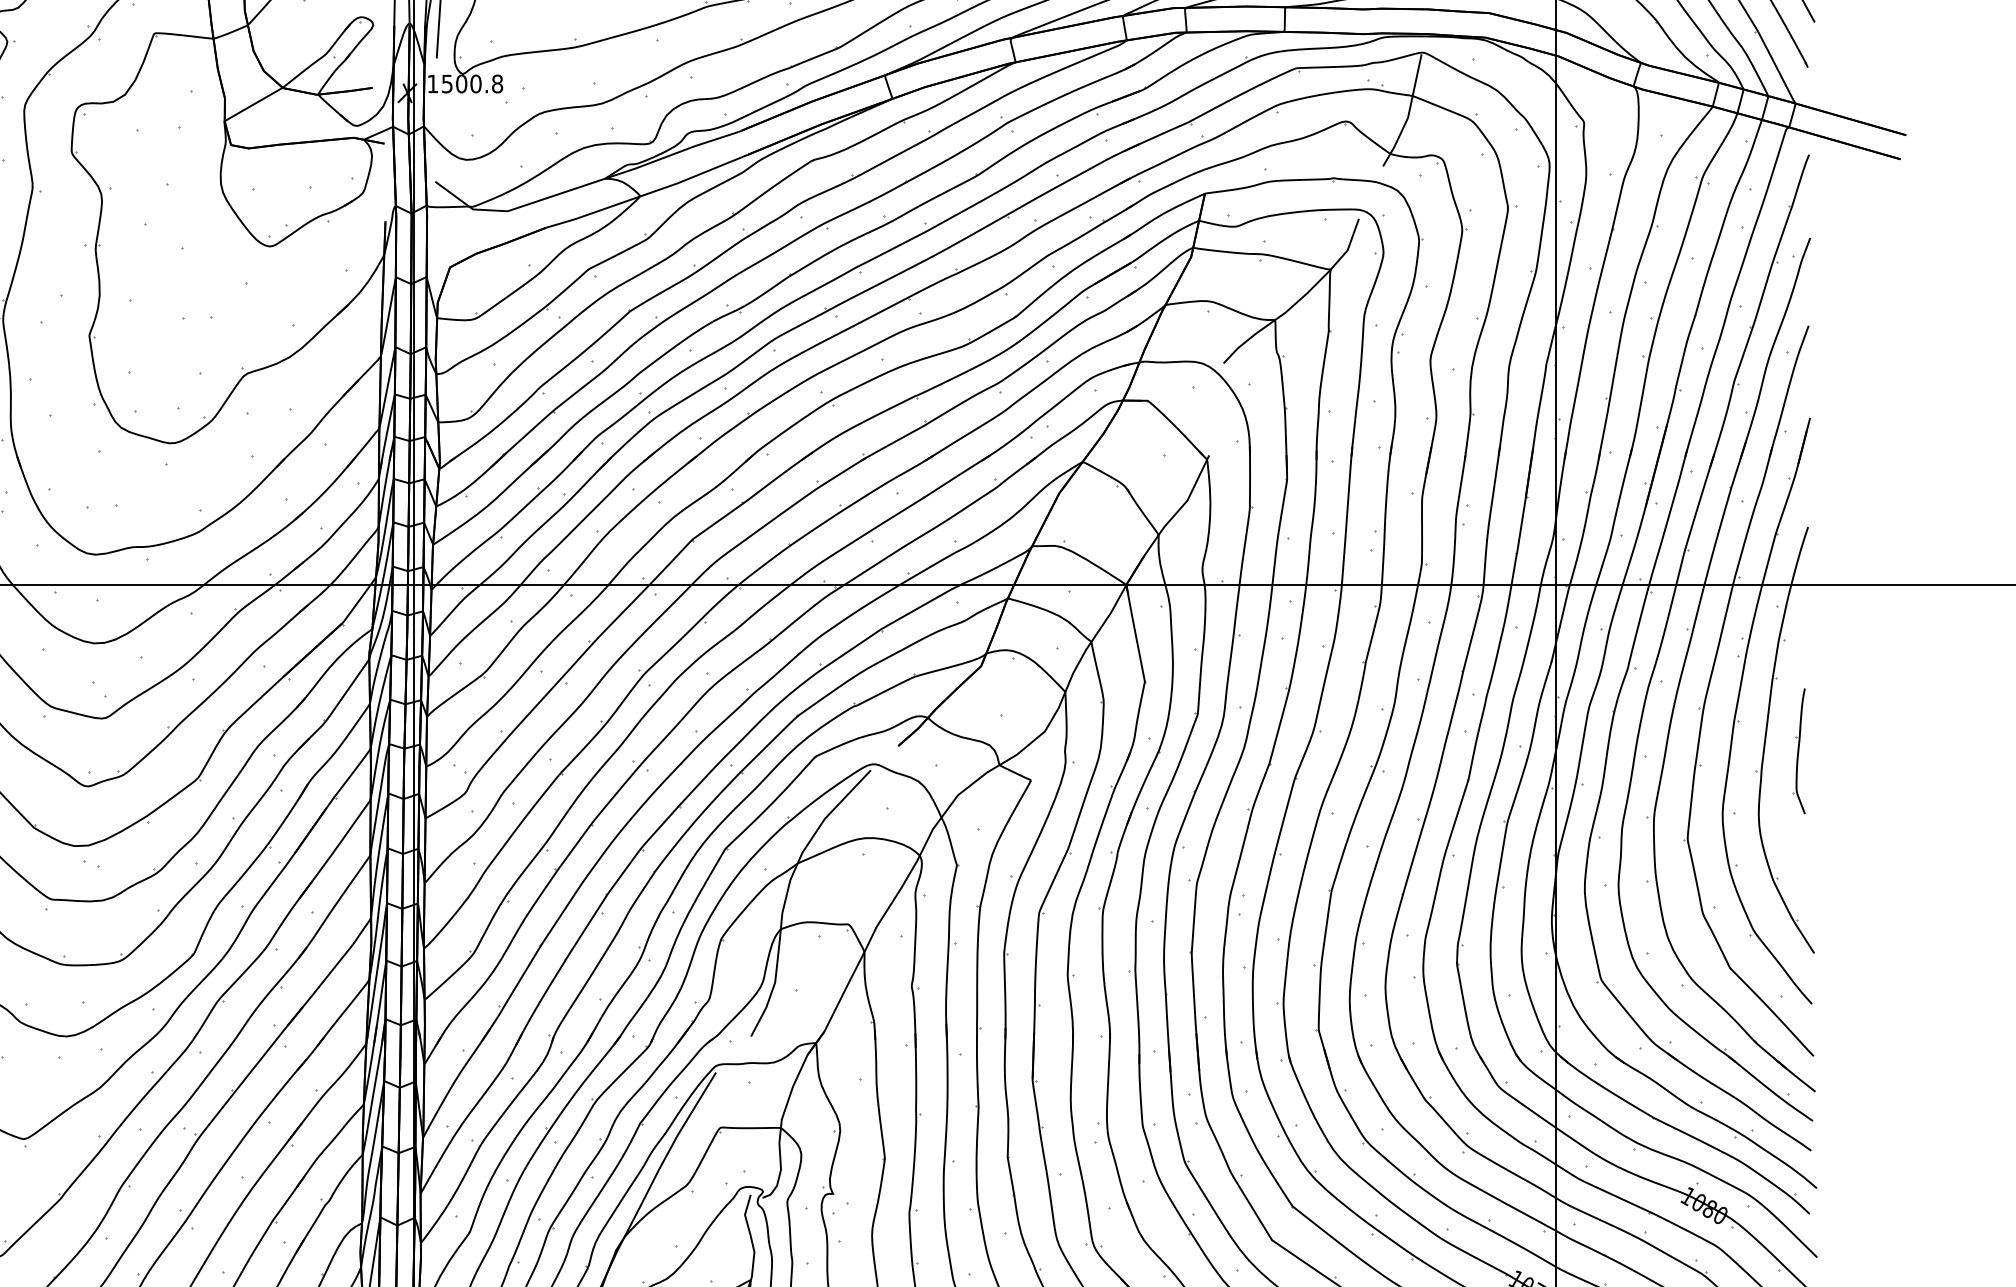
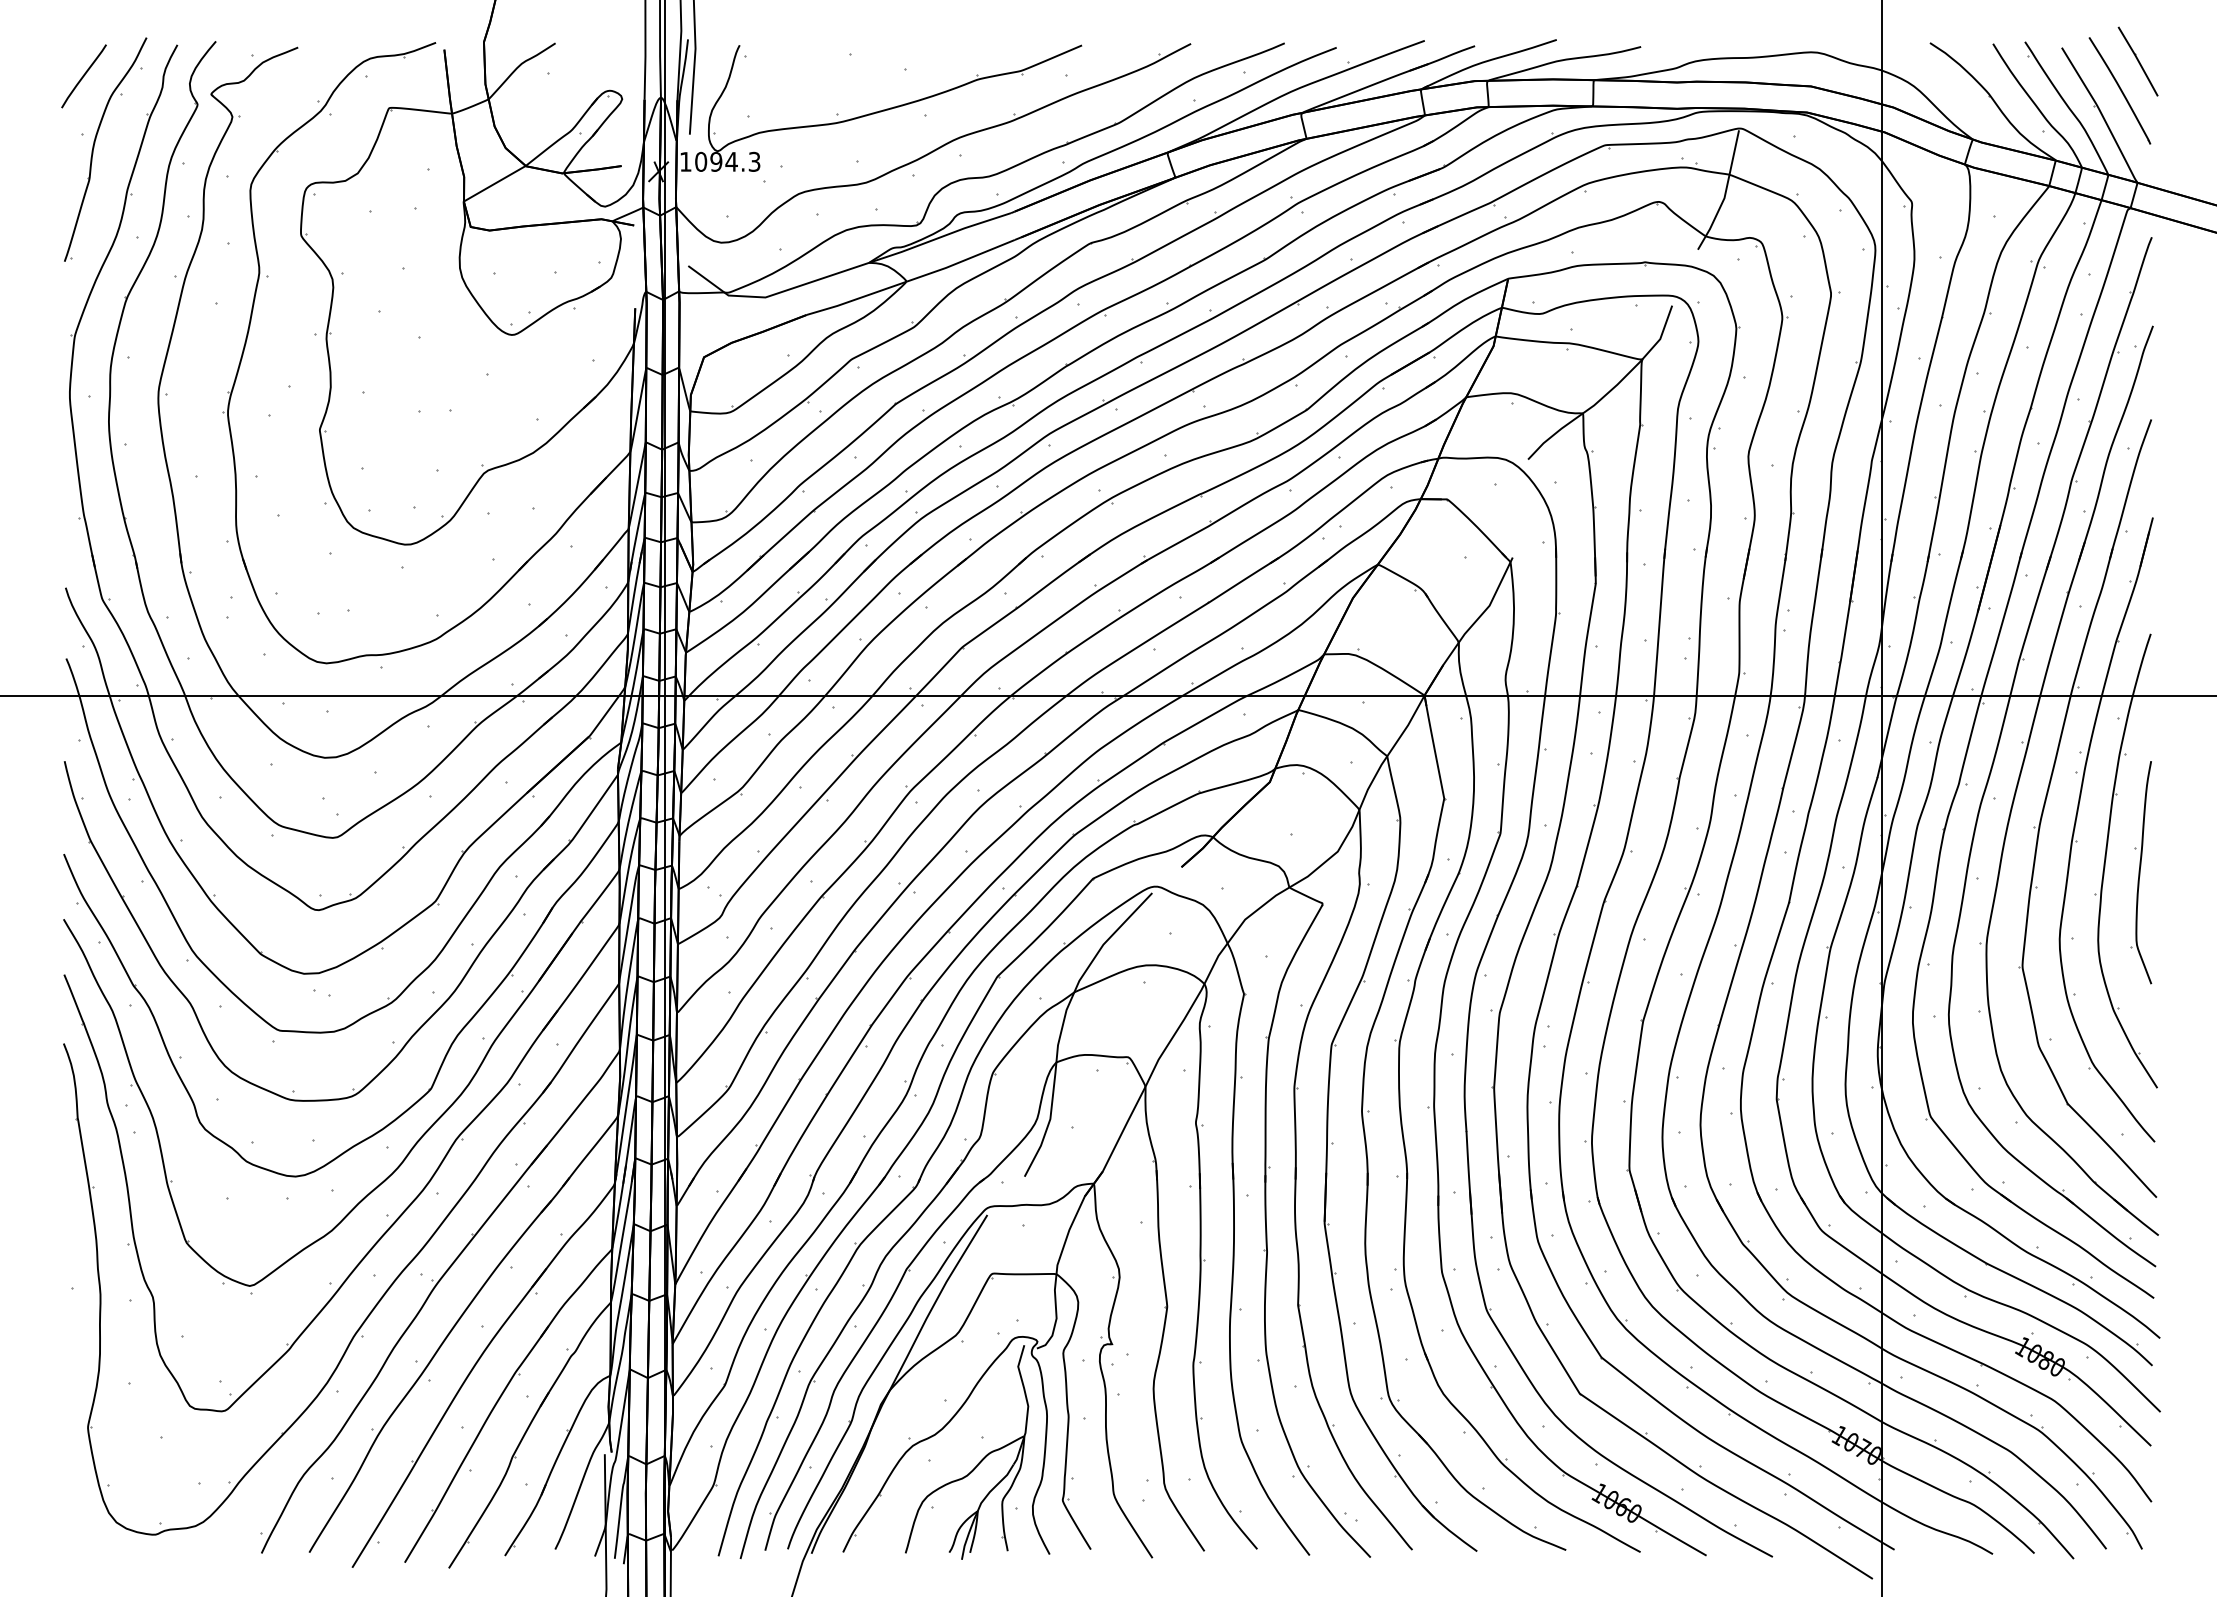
text: (472, 83) -> (727, 161), 1500.8 -> 1094.3
part: (1799, 751) -> (2141, 872), size x1.67

